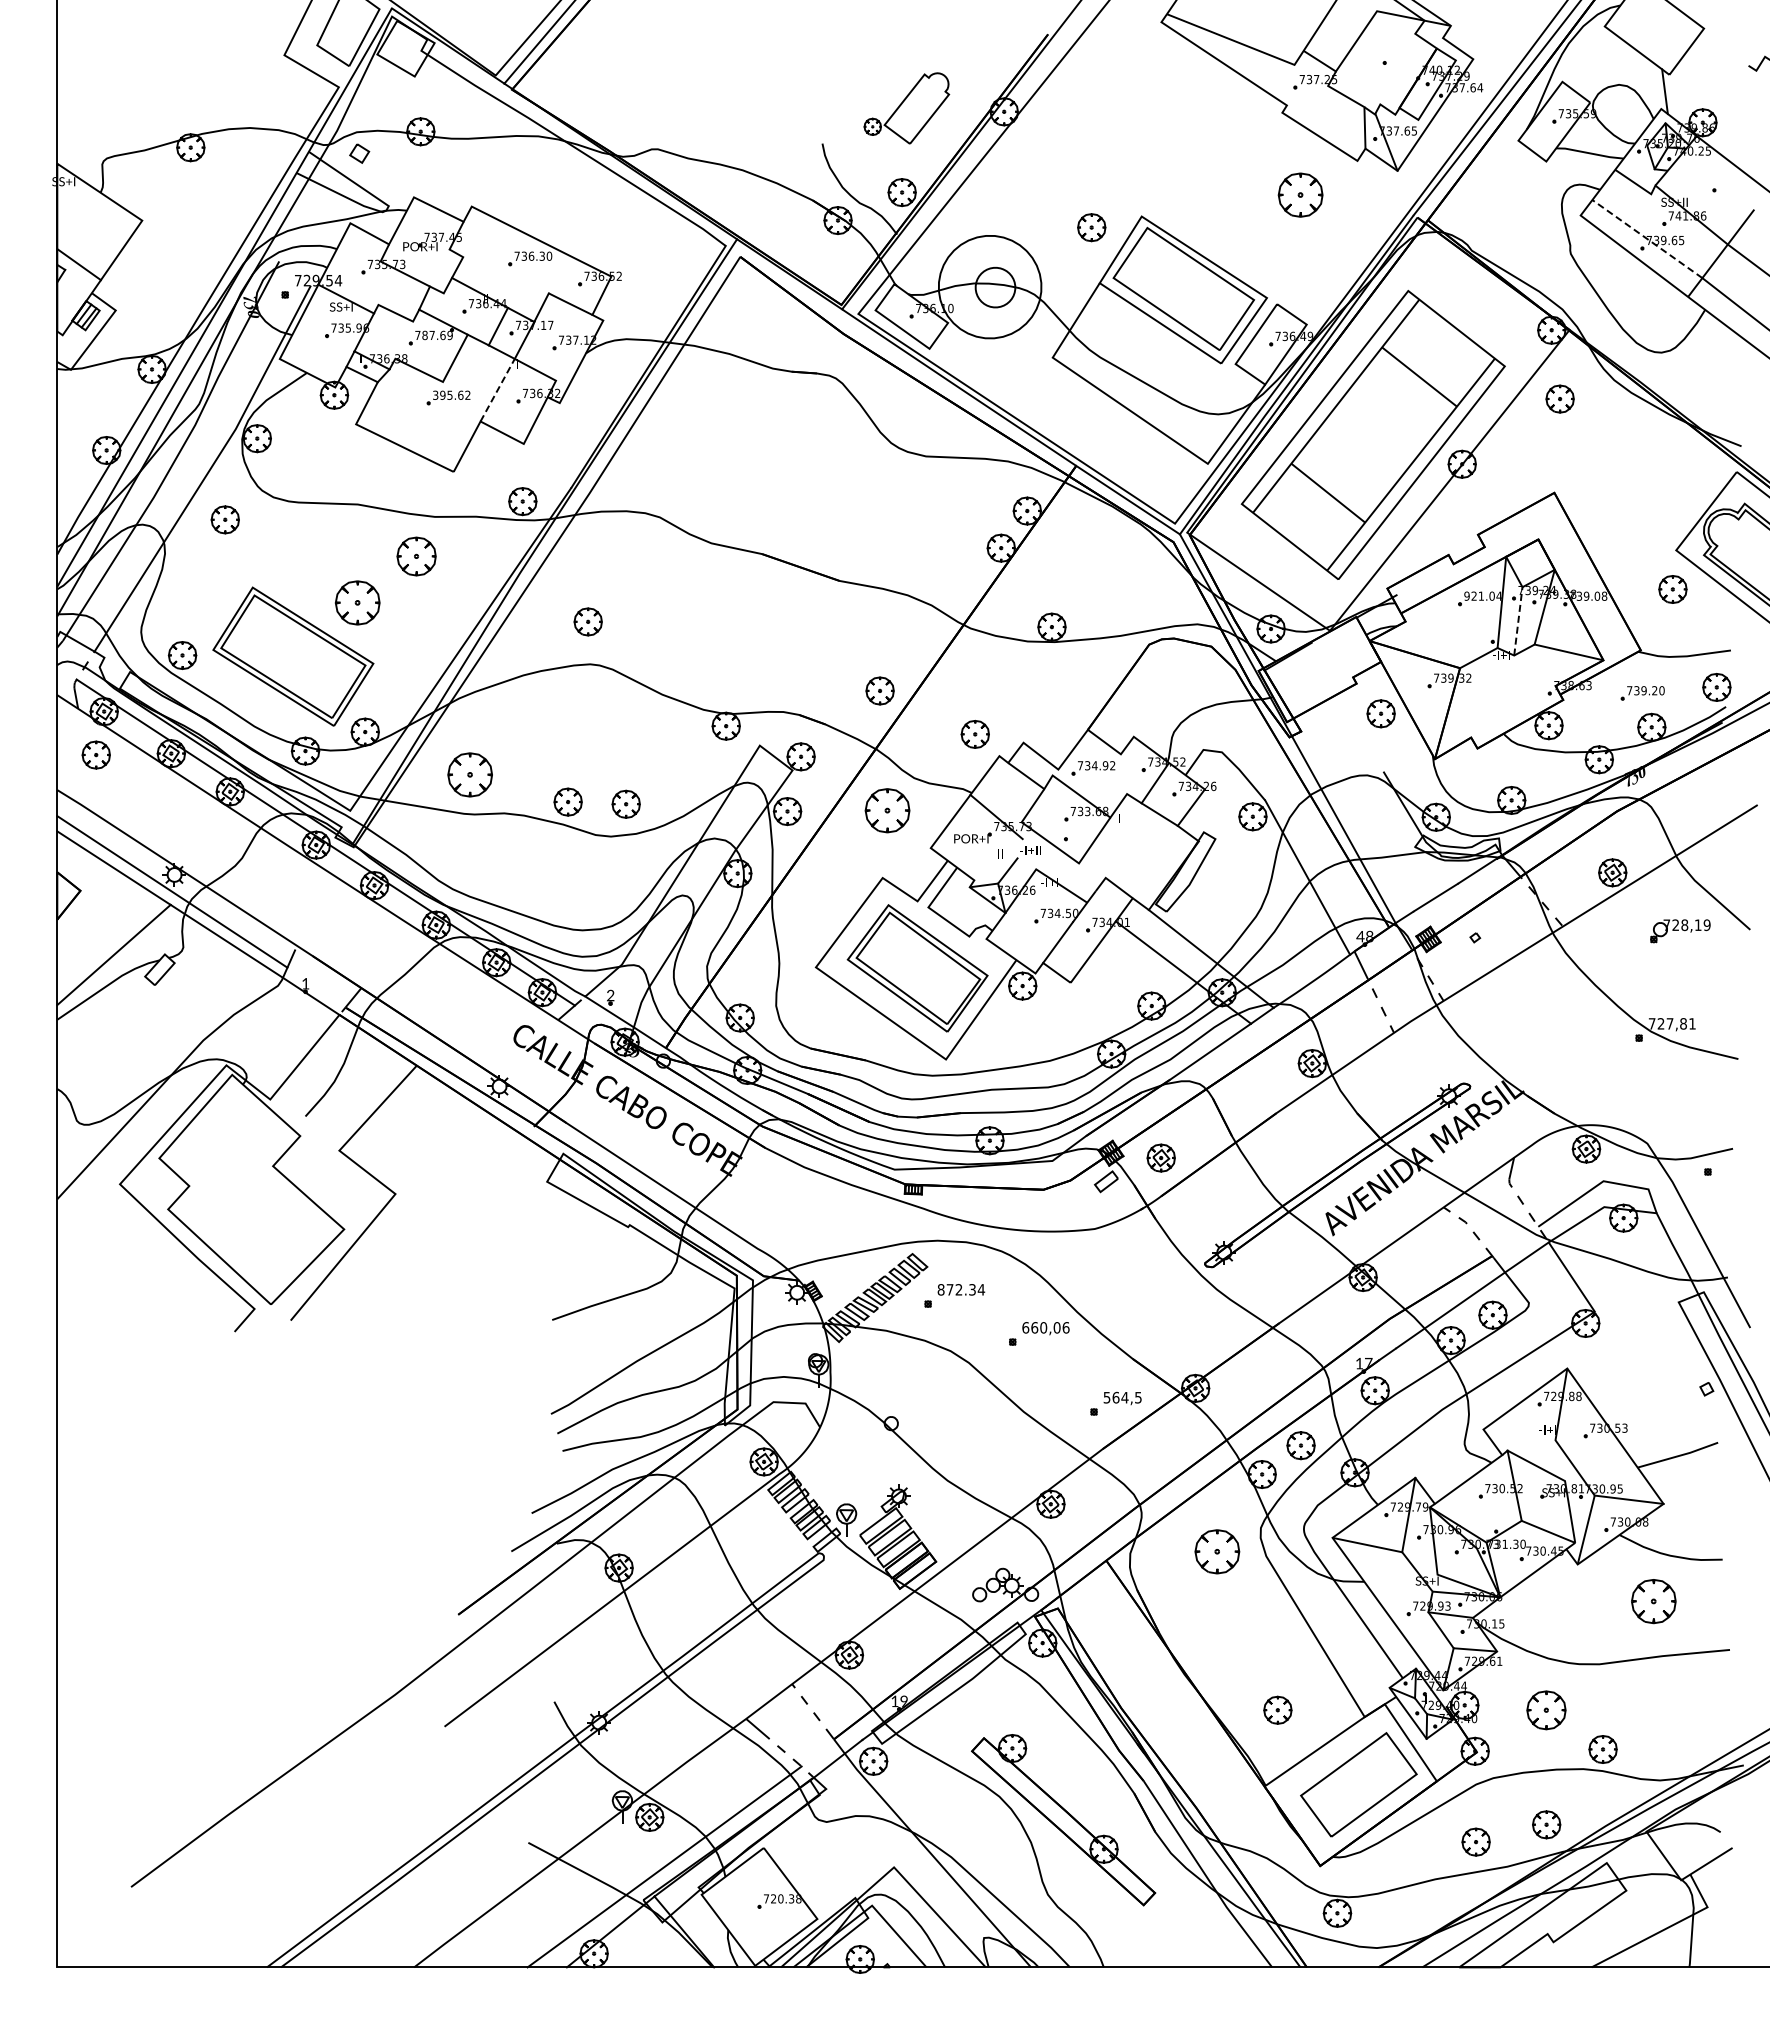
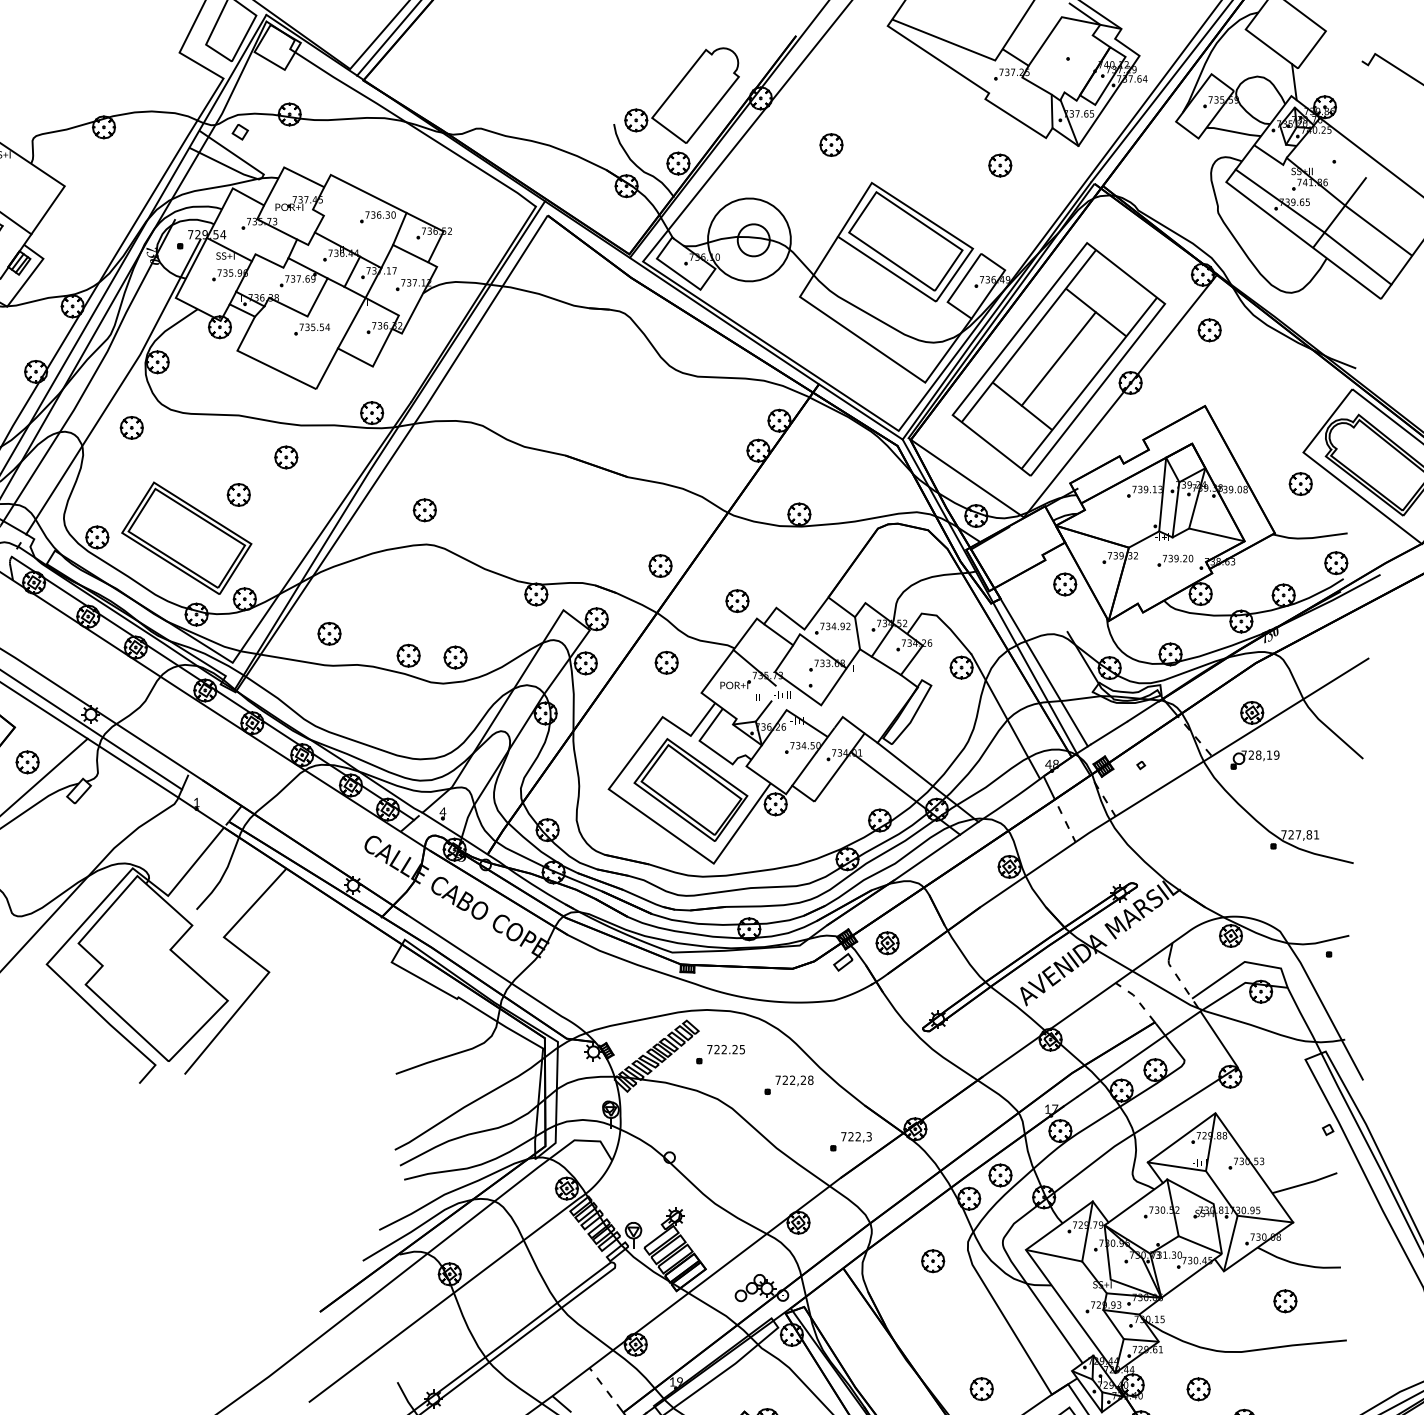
part: (906, 108) -> (681, 95), size x1.67
part: (1300, 194) -> (1000, 165), size x0.62
part: (1091, 227) -> (831, 144), moved
line: (1646, 238) -> (1279, 200), dashed -> solid
line: (556, 273) -> (399, 228), added
text: (424, 335) -> (292, 279), 787.69 -> 737.69
line: (497, 390) -> (351, 323), dashed -> solid
text: (451, 394) -> (314, 326), 395.62 -> 735.54
line: (1373, 434) -> (1059, 358), added
part: (416, 556) -> (286, 457), size x0.71
text: (1482, 595) -> (1147, 488), 921.04 -> 739.13
part: (357, 602) -> (238, 494), size x0.62
line: (1518, 620) -> (1176, 509), dashed -> solid
part: (1642, 693) -> (1175, 560), moved
part: (95, 754) -> (27, 761), moved
part: (469, 774) -> (329, 633), size x0.62
line: (1123, 774) -> (857, 633), added
part: (887, 810) -> (666, 662), size x0.62
line: (1351, 816) -> (1041, 667), added
part: (1680, 931) -> (1255, 760), moved
text: (610, 995) -> (442, 811), 2 -> 4
text: (961, 1289) -> (726, 1049), 872.34 -> 722.25
text: (1045, 1327) -> (794, 1080), 660,06 -> 722,28
text: (1122, 1397) -> (856, 1136), 564,5 -> 722,3
line: (1519, 1434) -> (1176, 1166), added
part: (1217, 1551) -> (933, 1260), size x0.62
part: (1653, 1601) -> (1285, 1301), size x0.62
part: (1546, 1710) -> (1198, 1389), size x0.71

